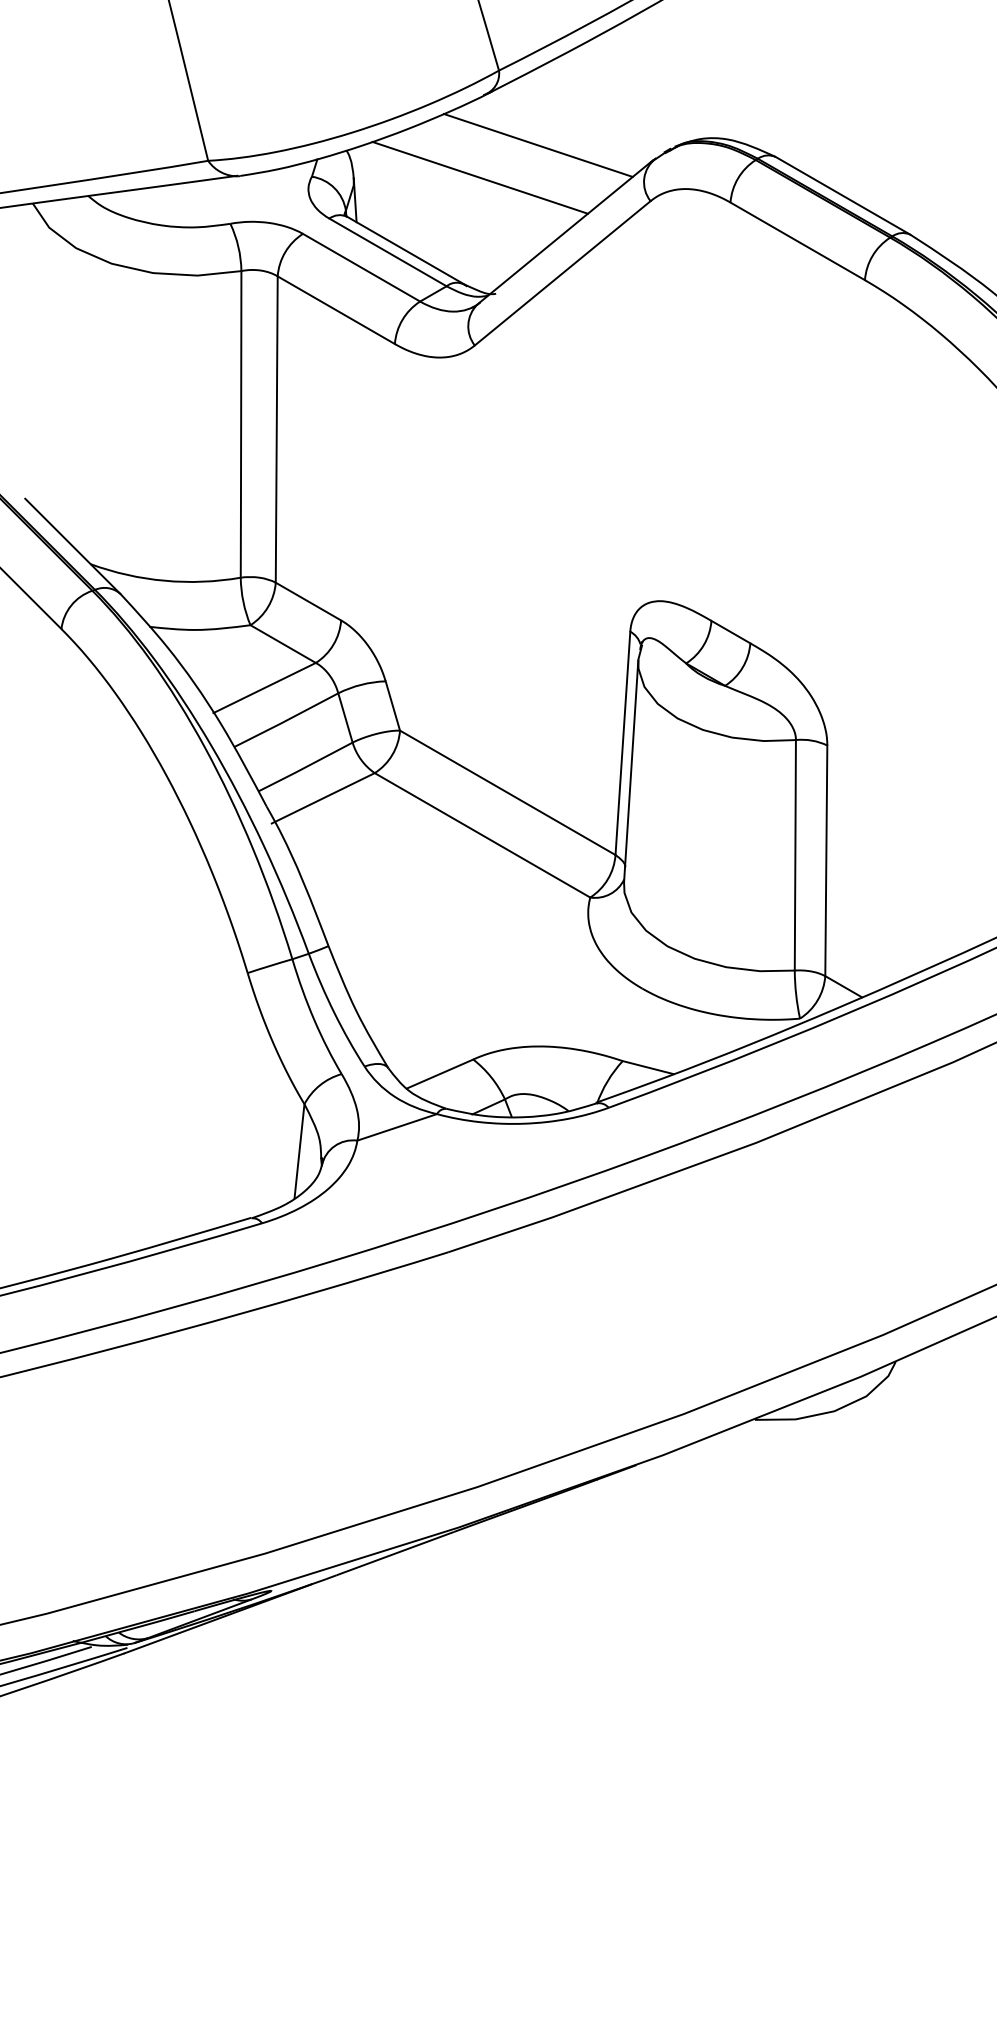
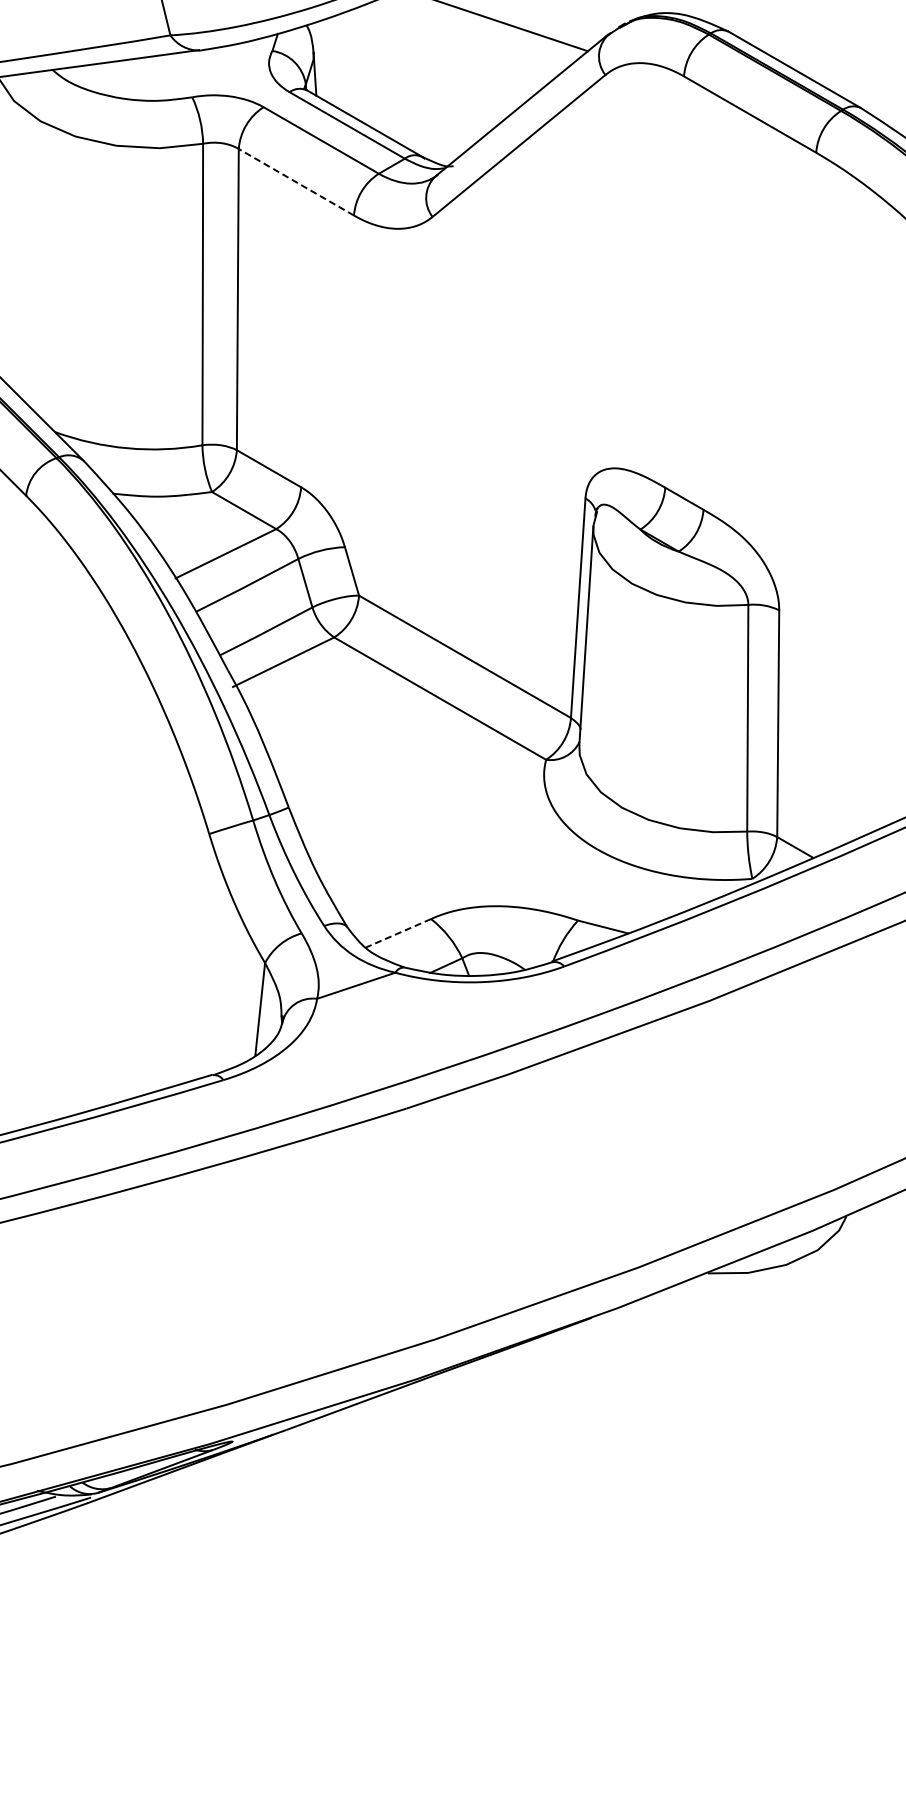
line: (479, 177) -> (437, 51), removed
line: (336, 310) -> (296, 182), solid -> dashed
line: (439, 1074) -> (397, 933), solid -> dashed

